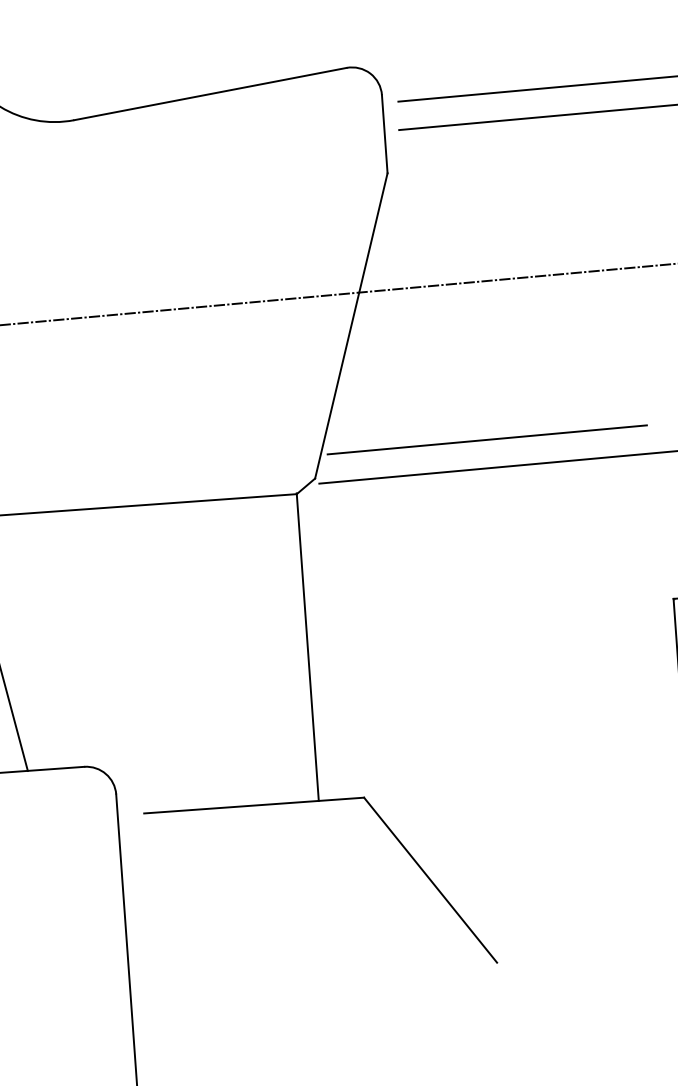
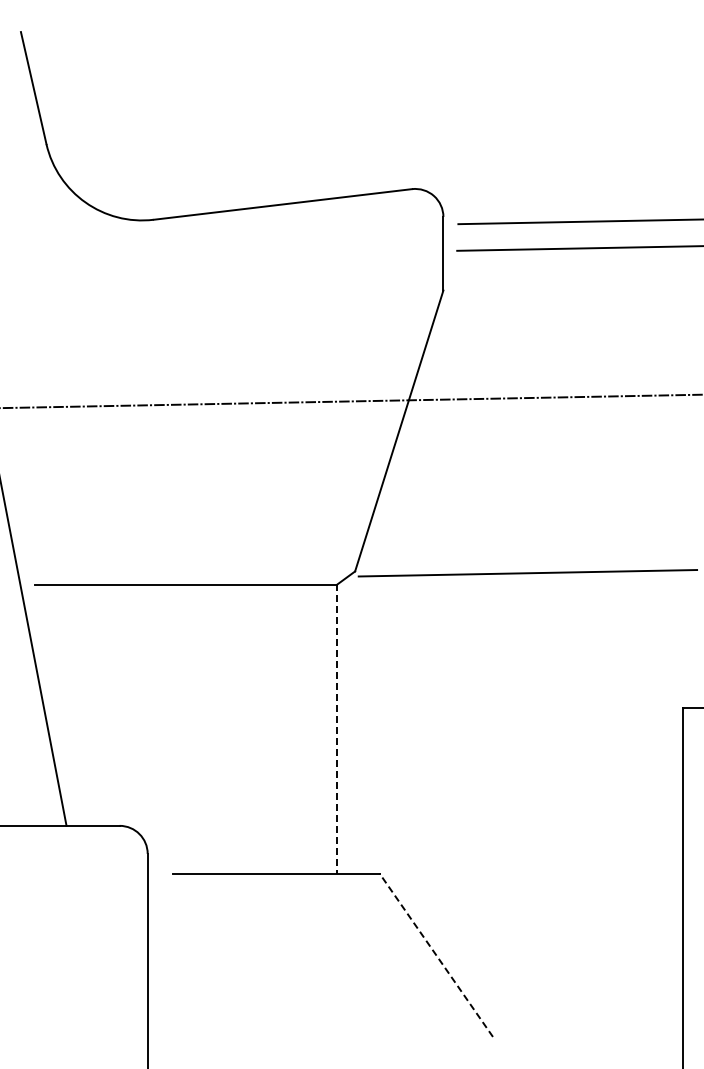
line: (486, 439) -> (518, 546), removed
line: (307, 646) -> (336, 728), solid -> dashed
line: (429, 879) -> (435, 954), solid -> dashed

